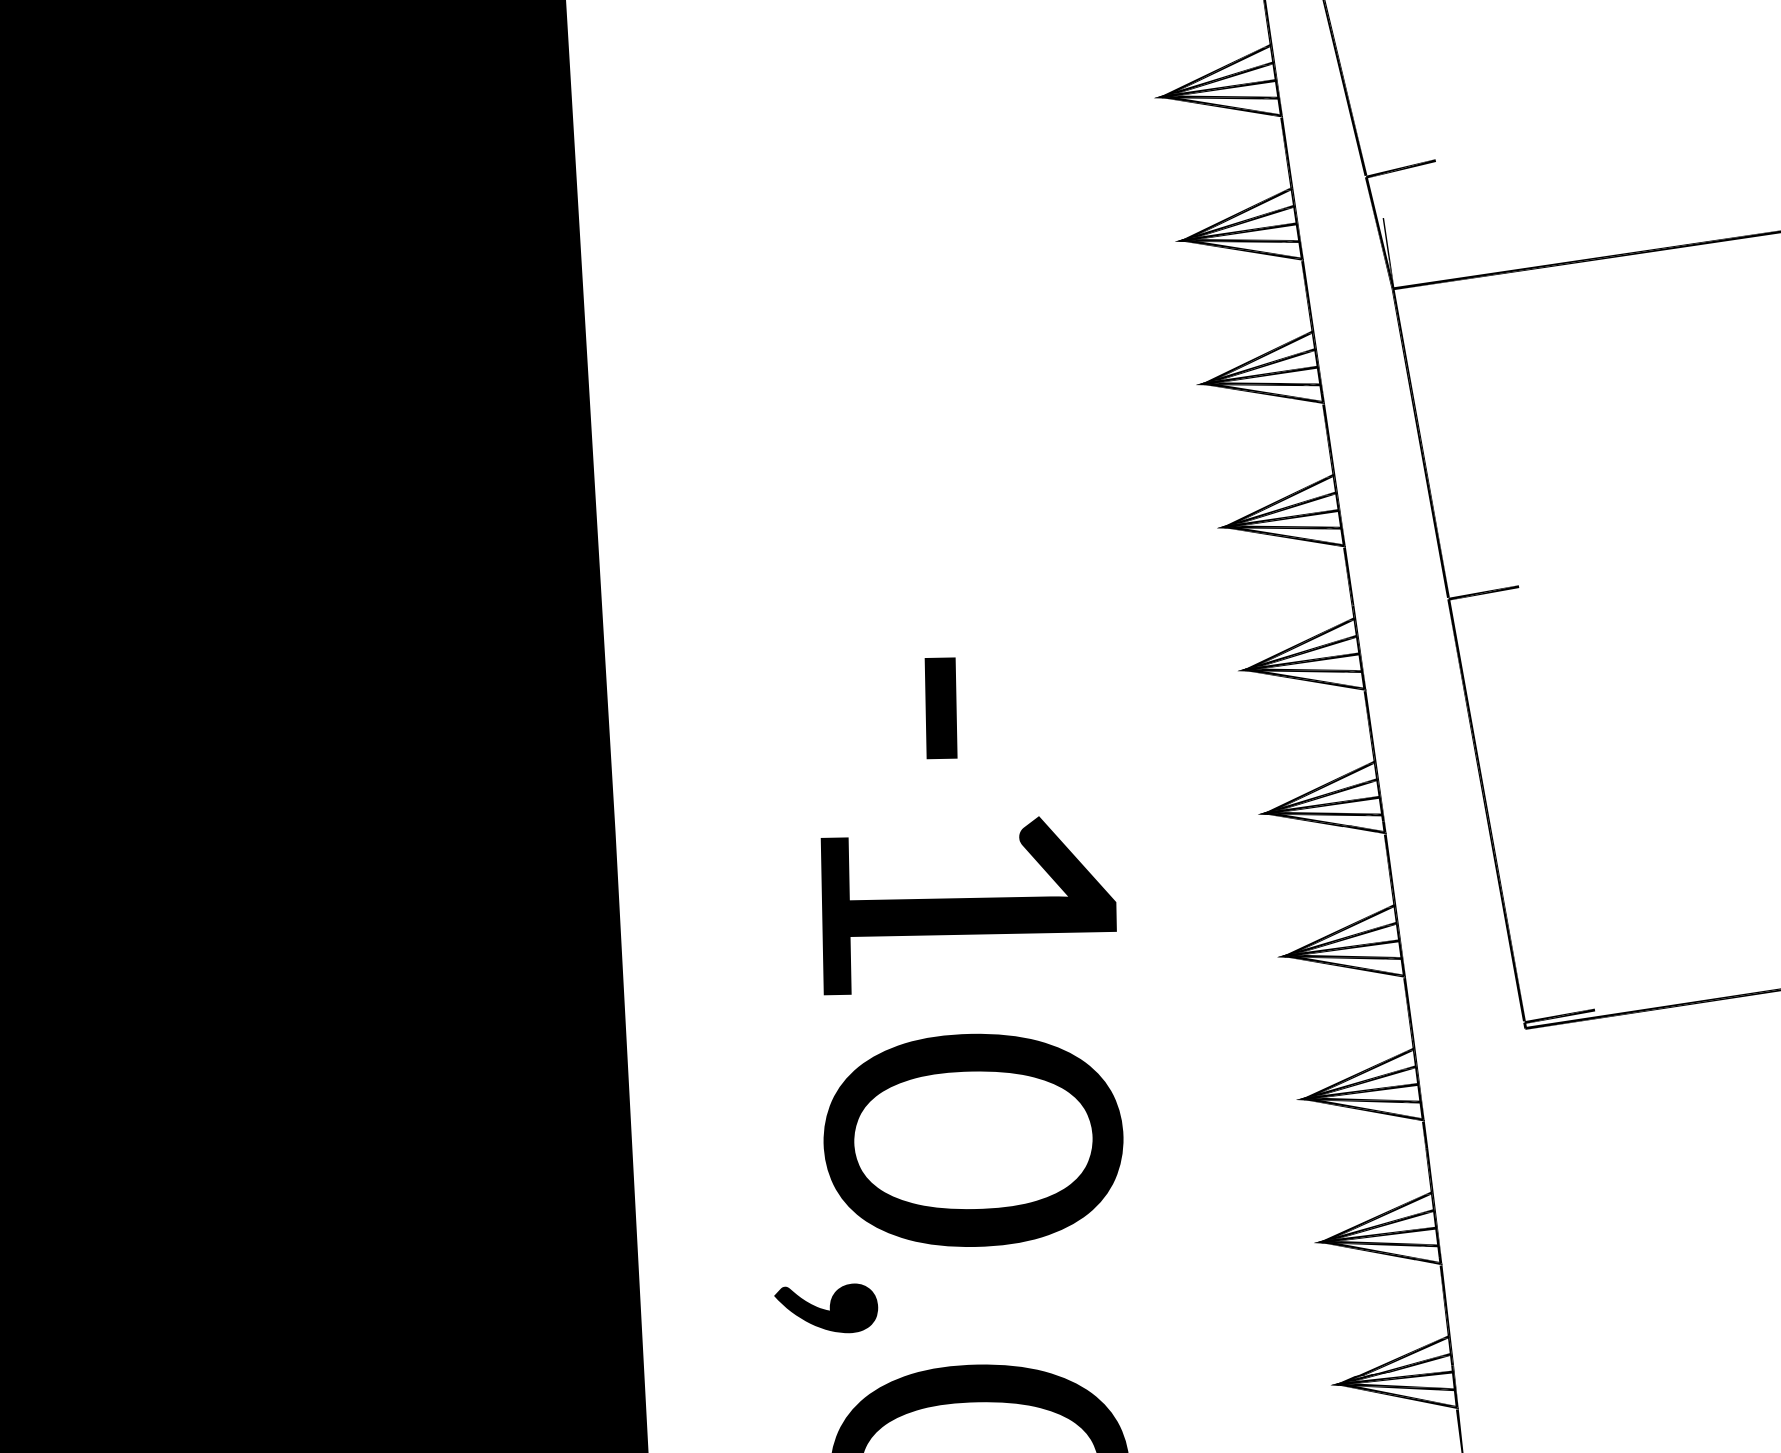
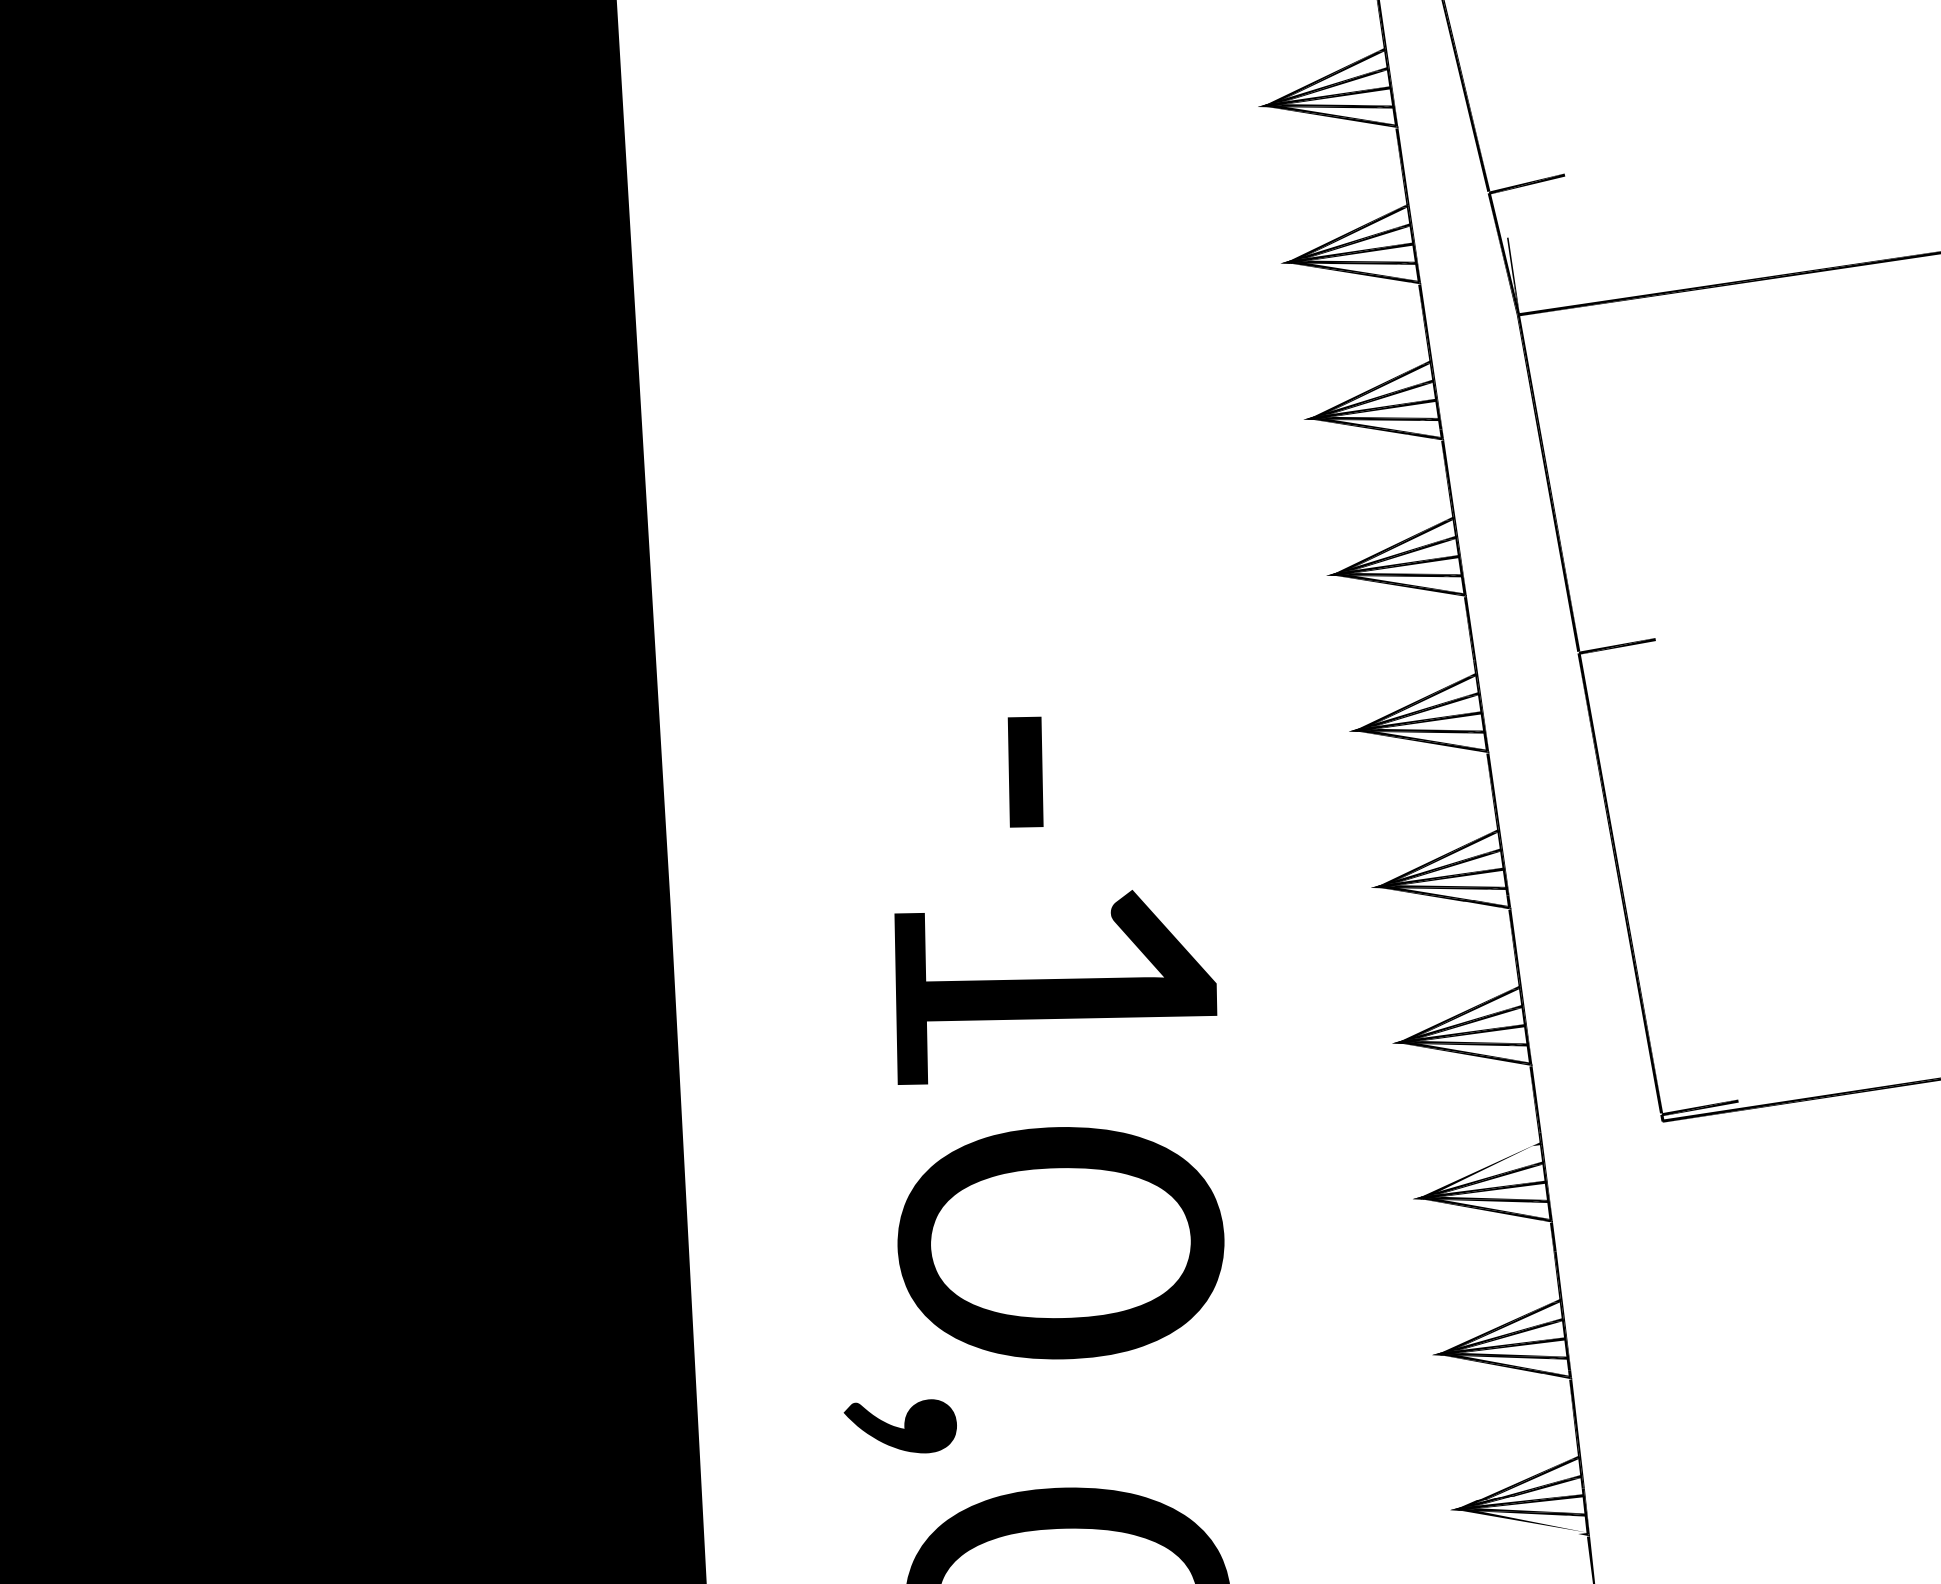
fill: (1360, 1074) -> (1482, 1171), removed
fill: (1397, 1396) -> (1523, 1522), removed

